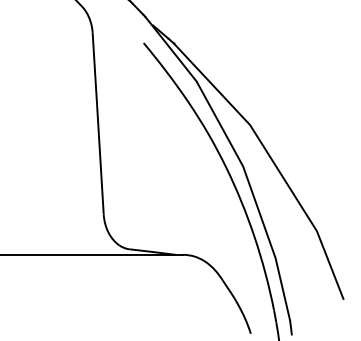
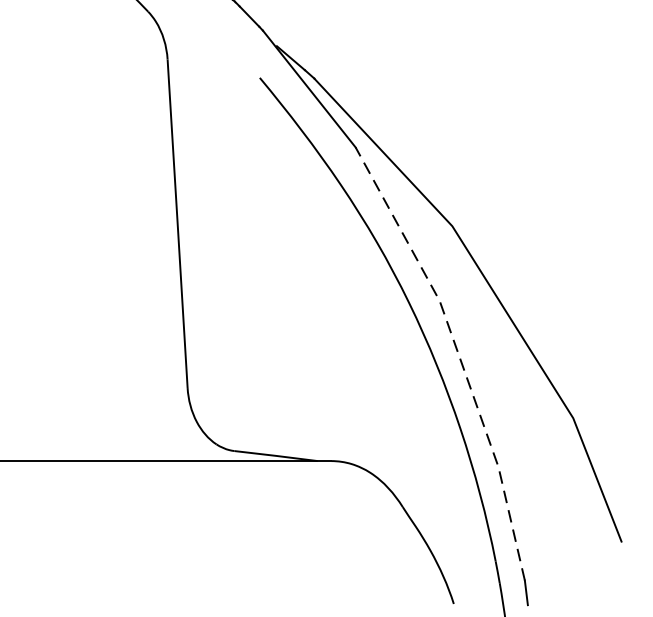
line: (254, 197) -> (460, 357), solid -> dashed

